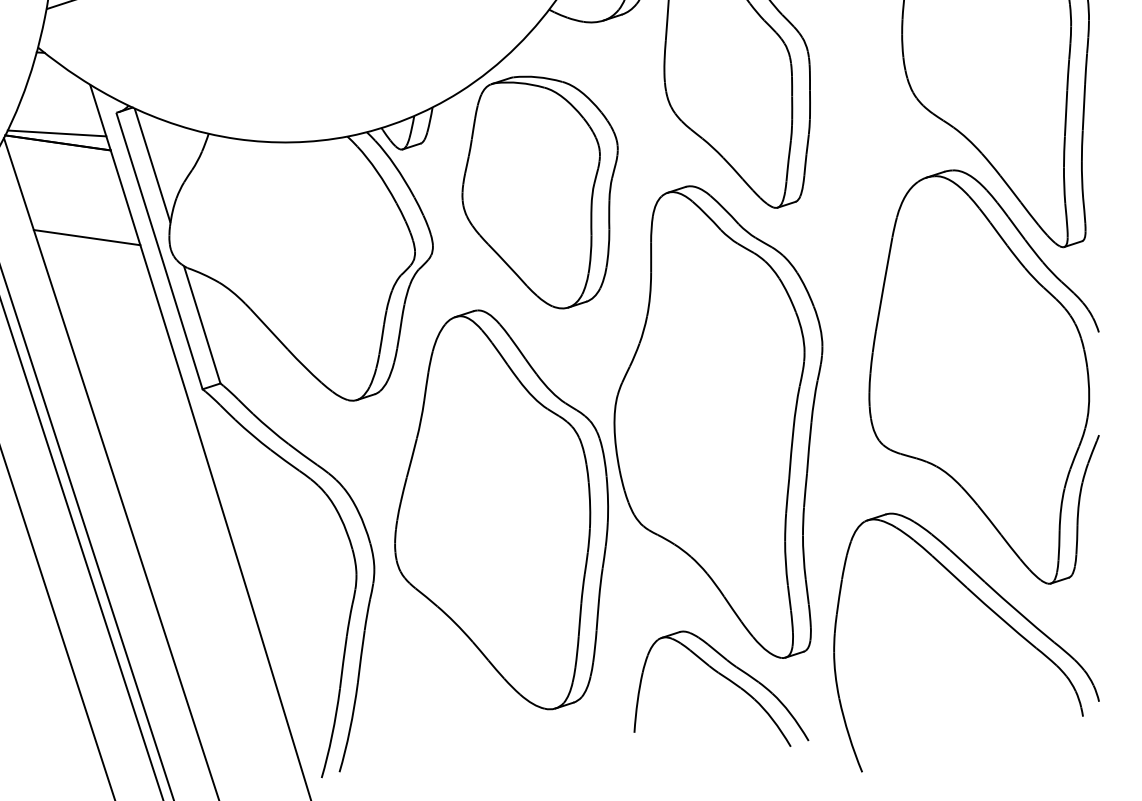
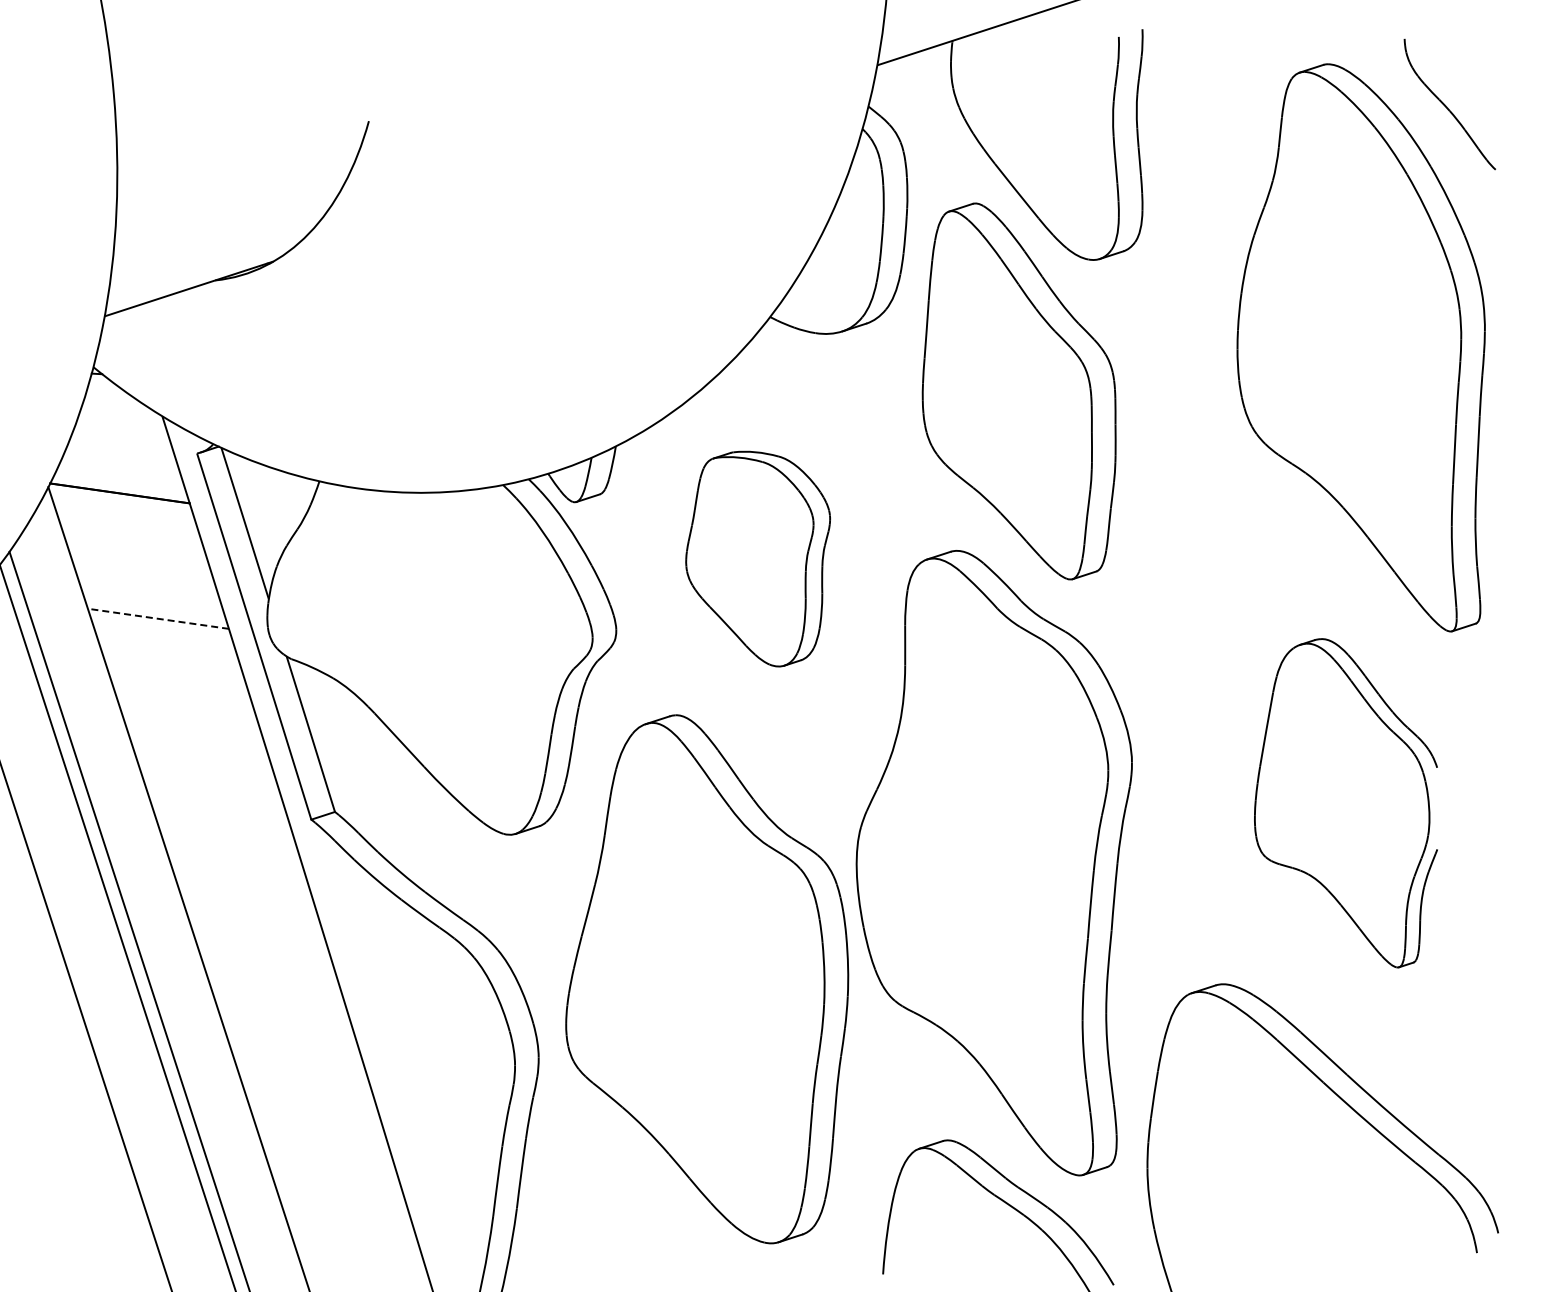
line: (56, 133) -> (118, 480), removed
part: (539, 192) -> (757, 558), size x0.7
line: (86, 237) -> (157, 618), solid -> dashed
part: (983, 376) -> (1345, 802), size x0.6

